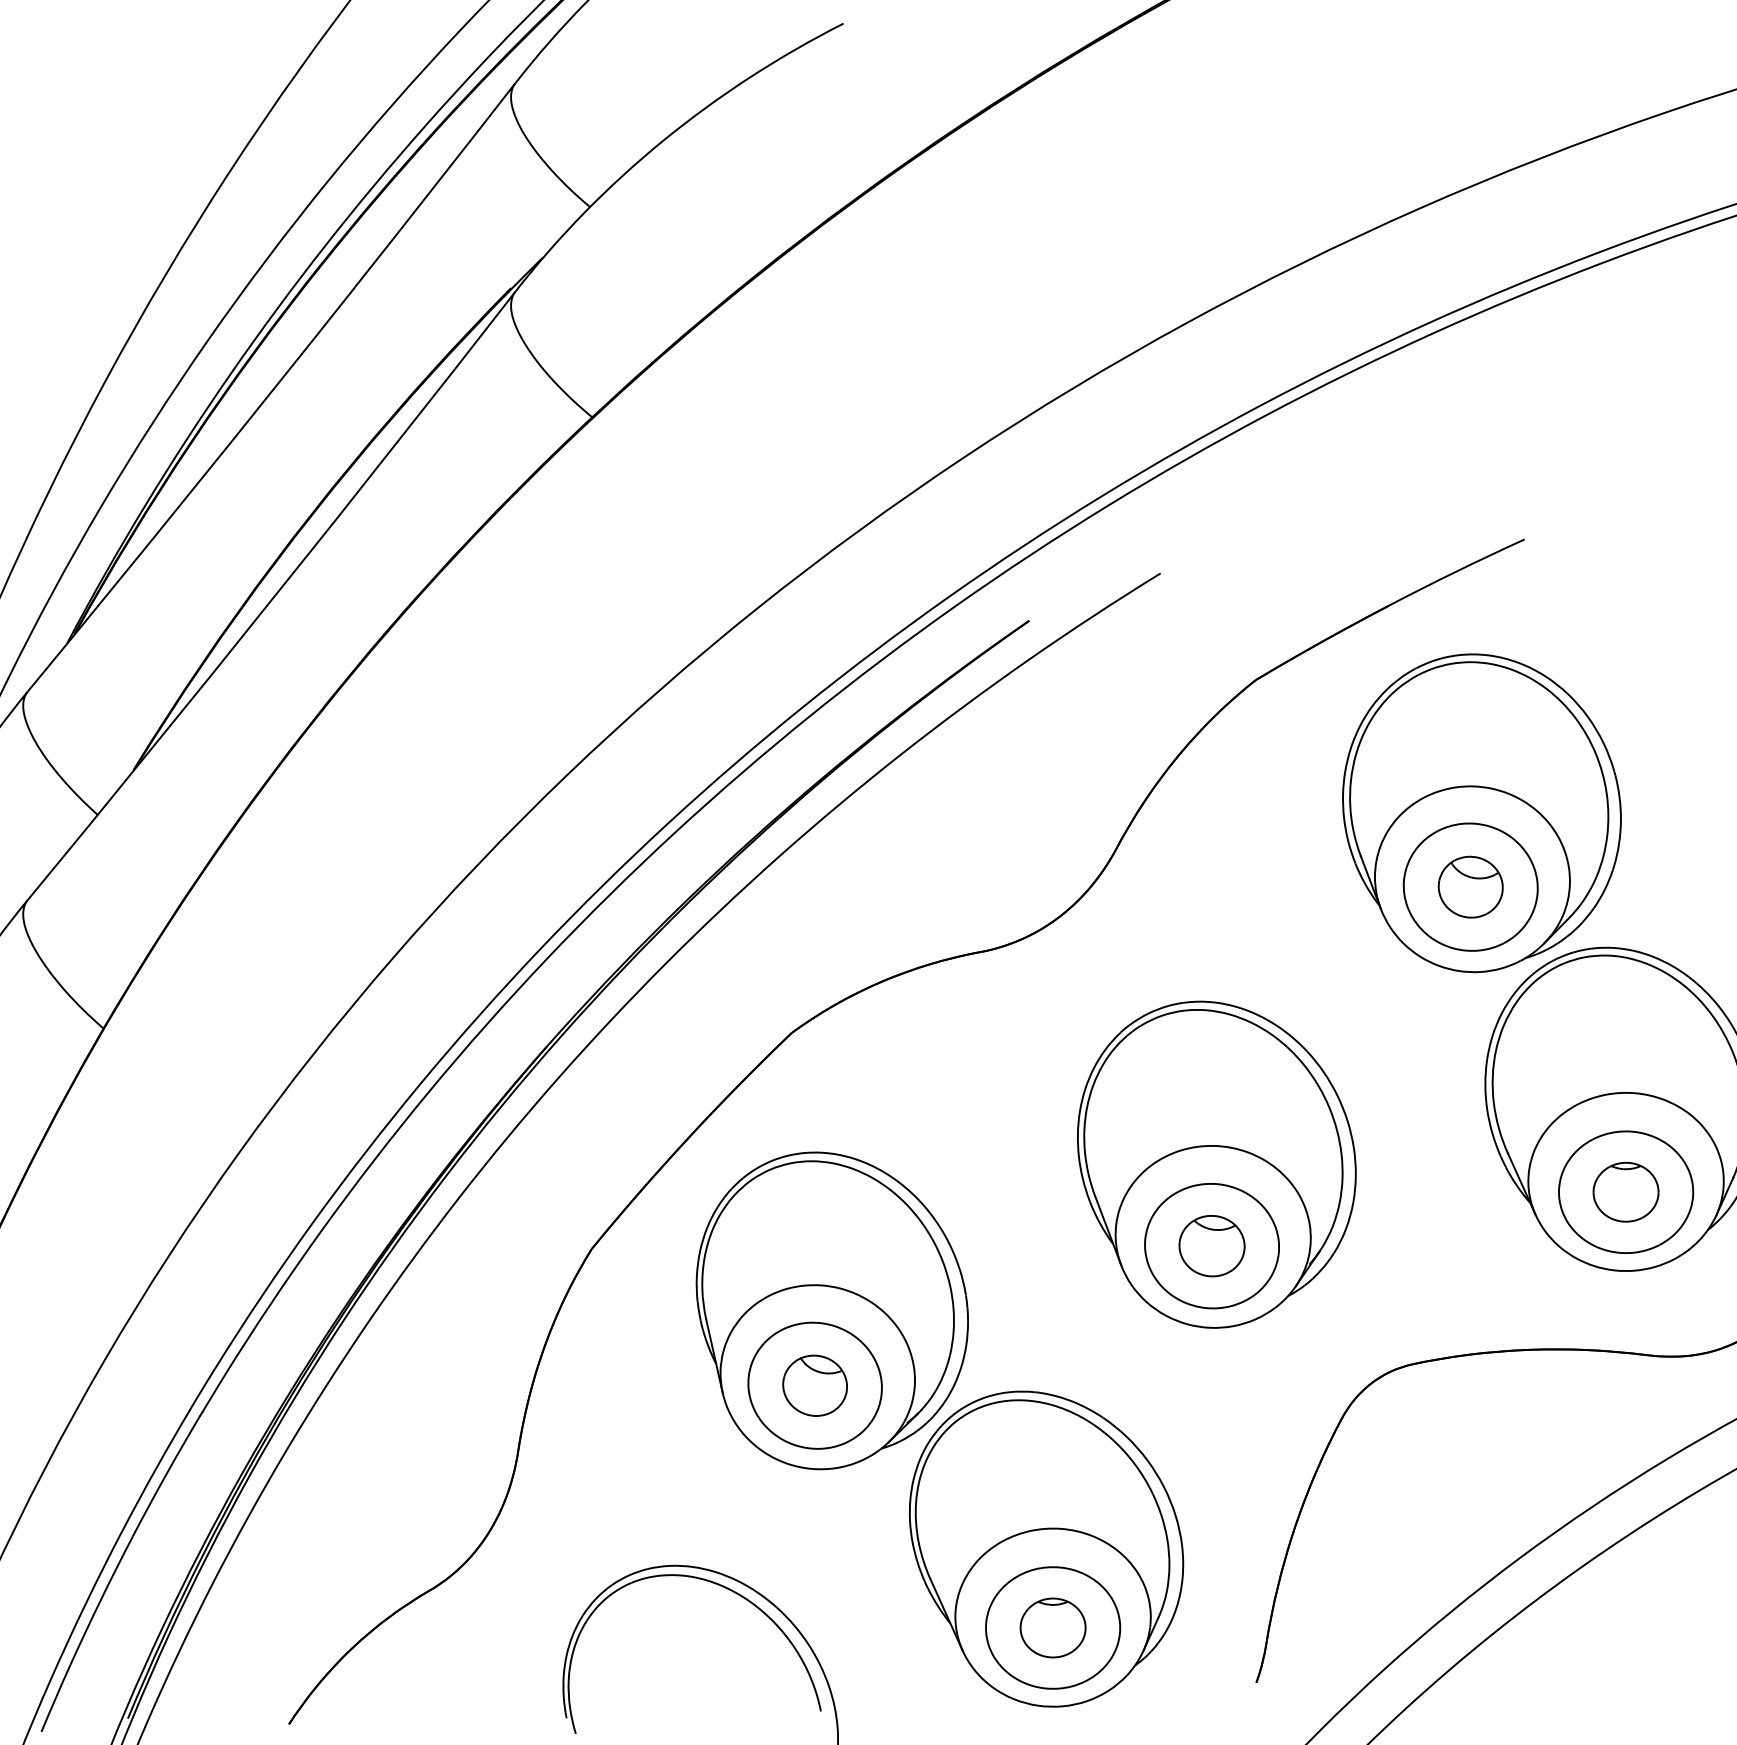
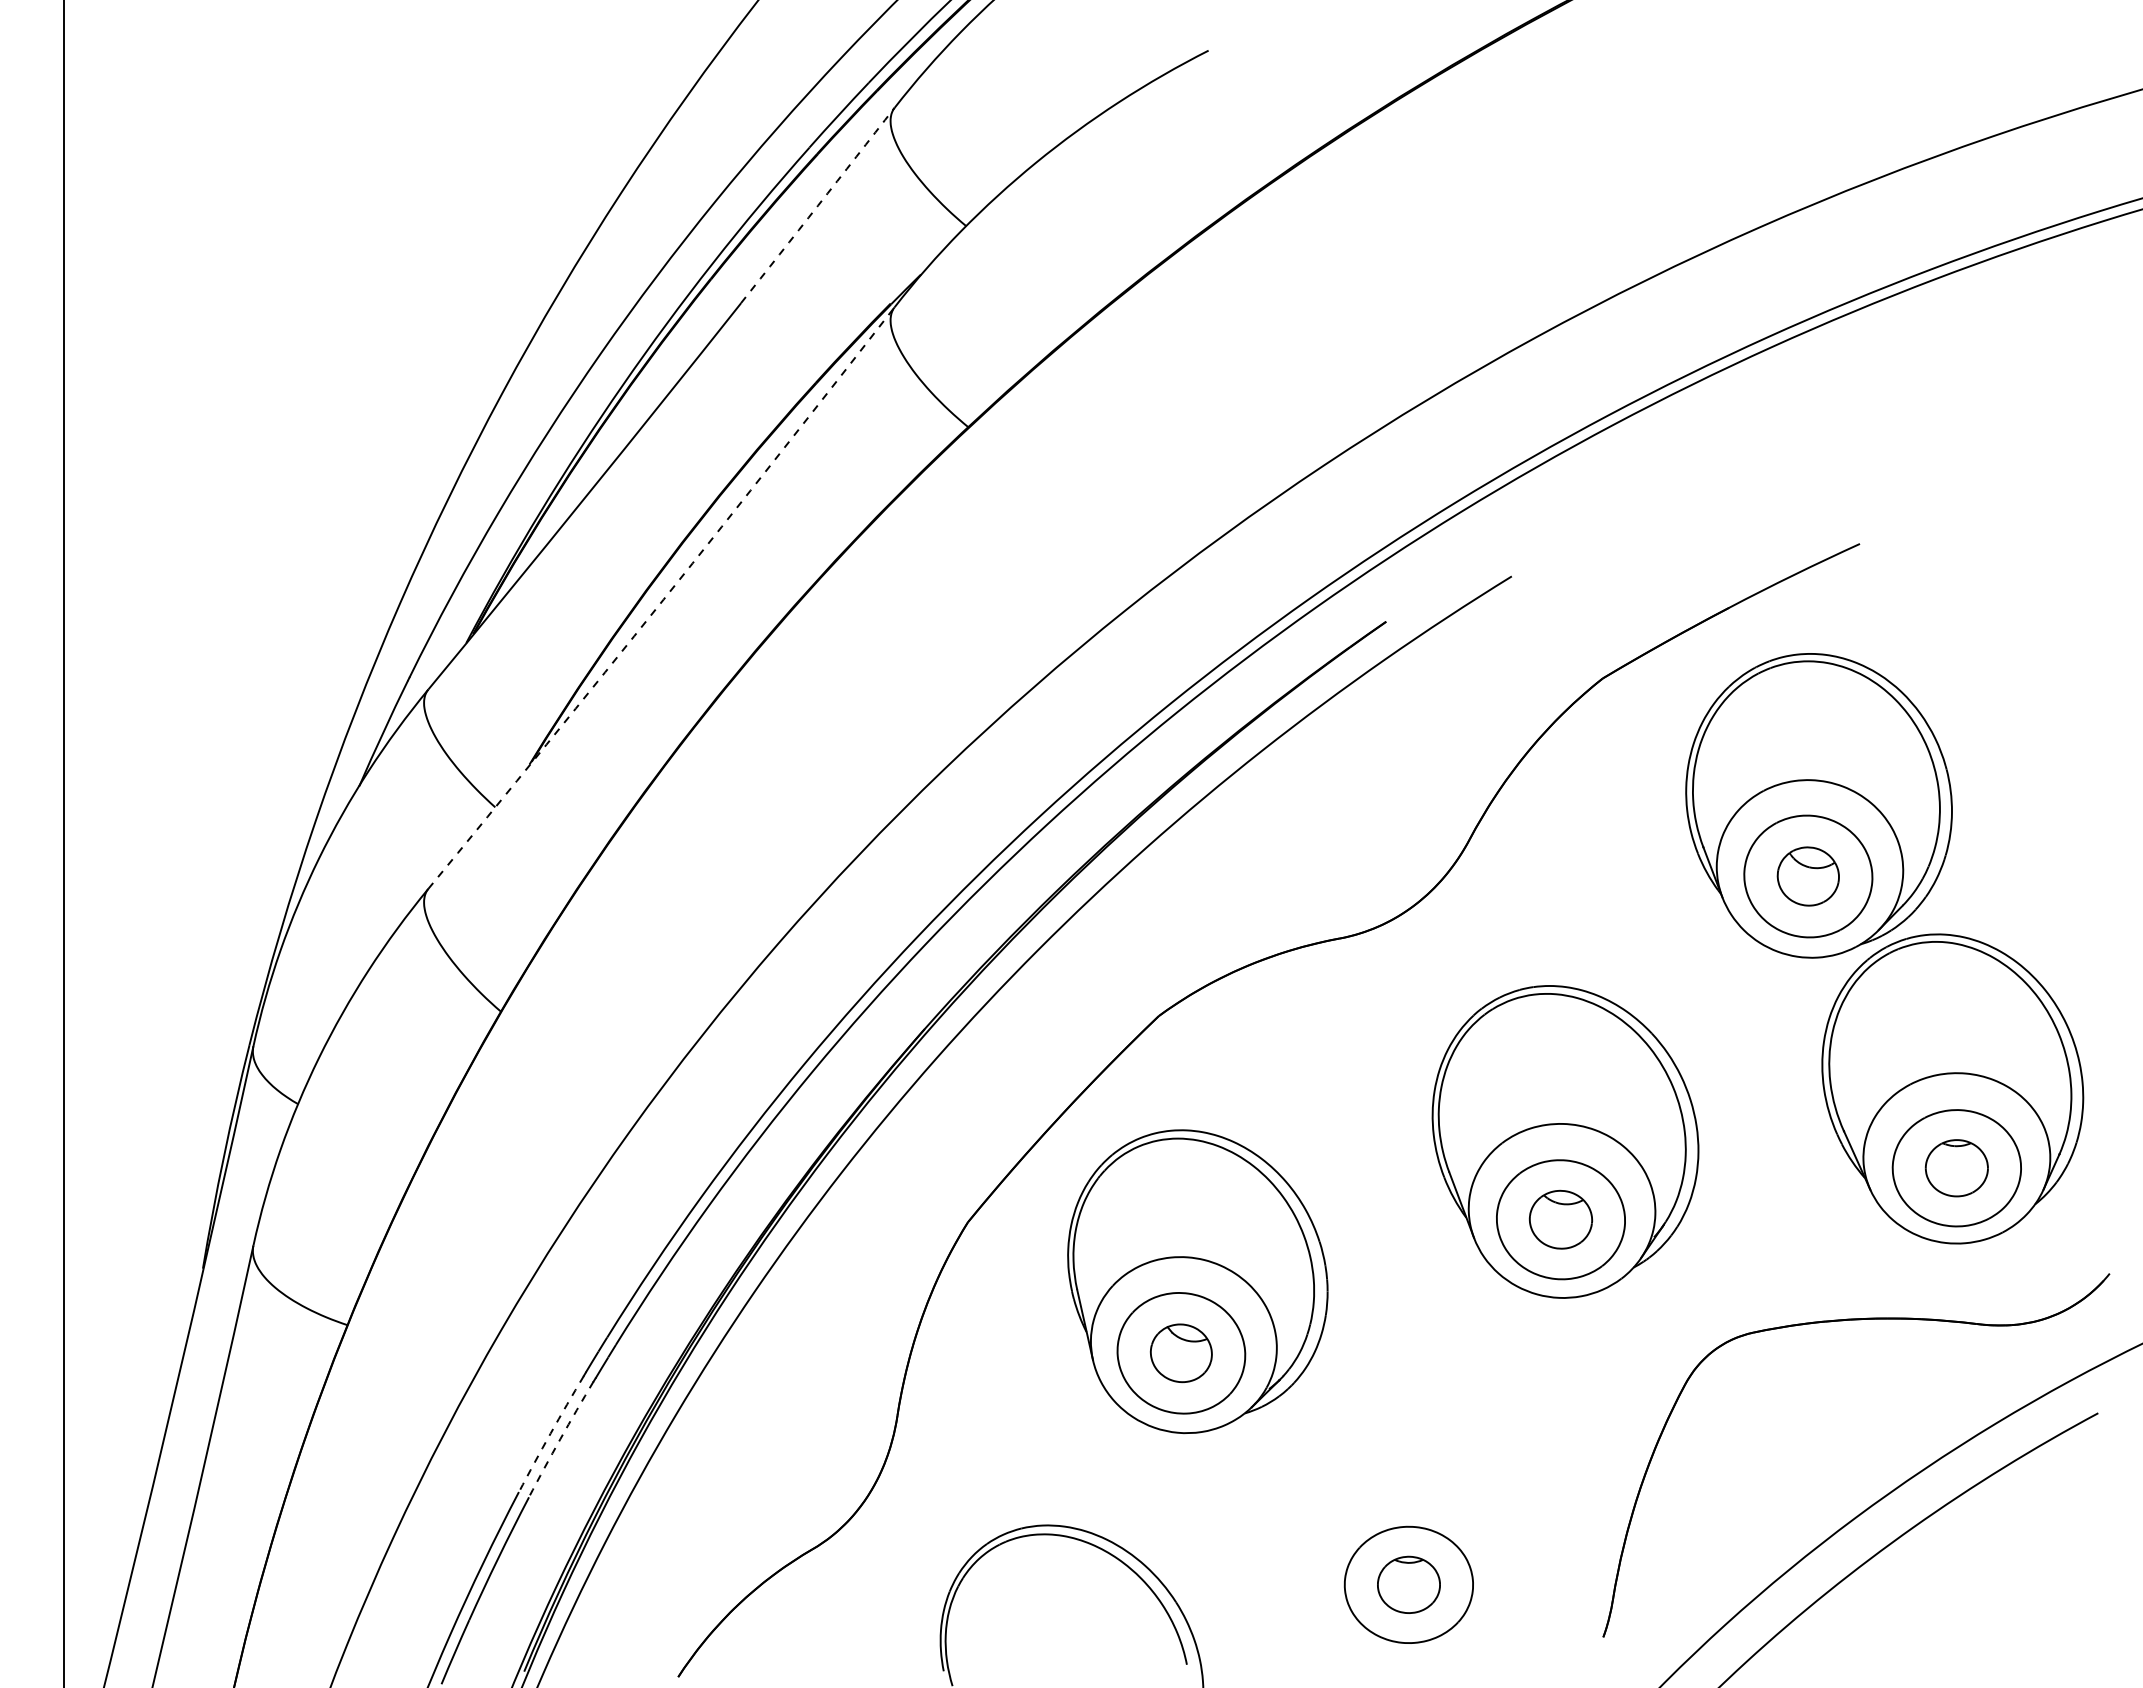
arc: (435, 185) -> (818, 205), solid -> dashed
arc: (273, 597) -> (663, 599), solid -> dashed
arc: (155, 1469) -> (550, 1433), solid -> dashed
arc: (165, 1474) -> (560, 1438), solid -> dashed
part: (1046, 1549) -> (1402, 1509), removed

